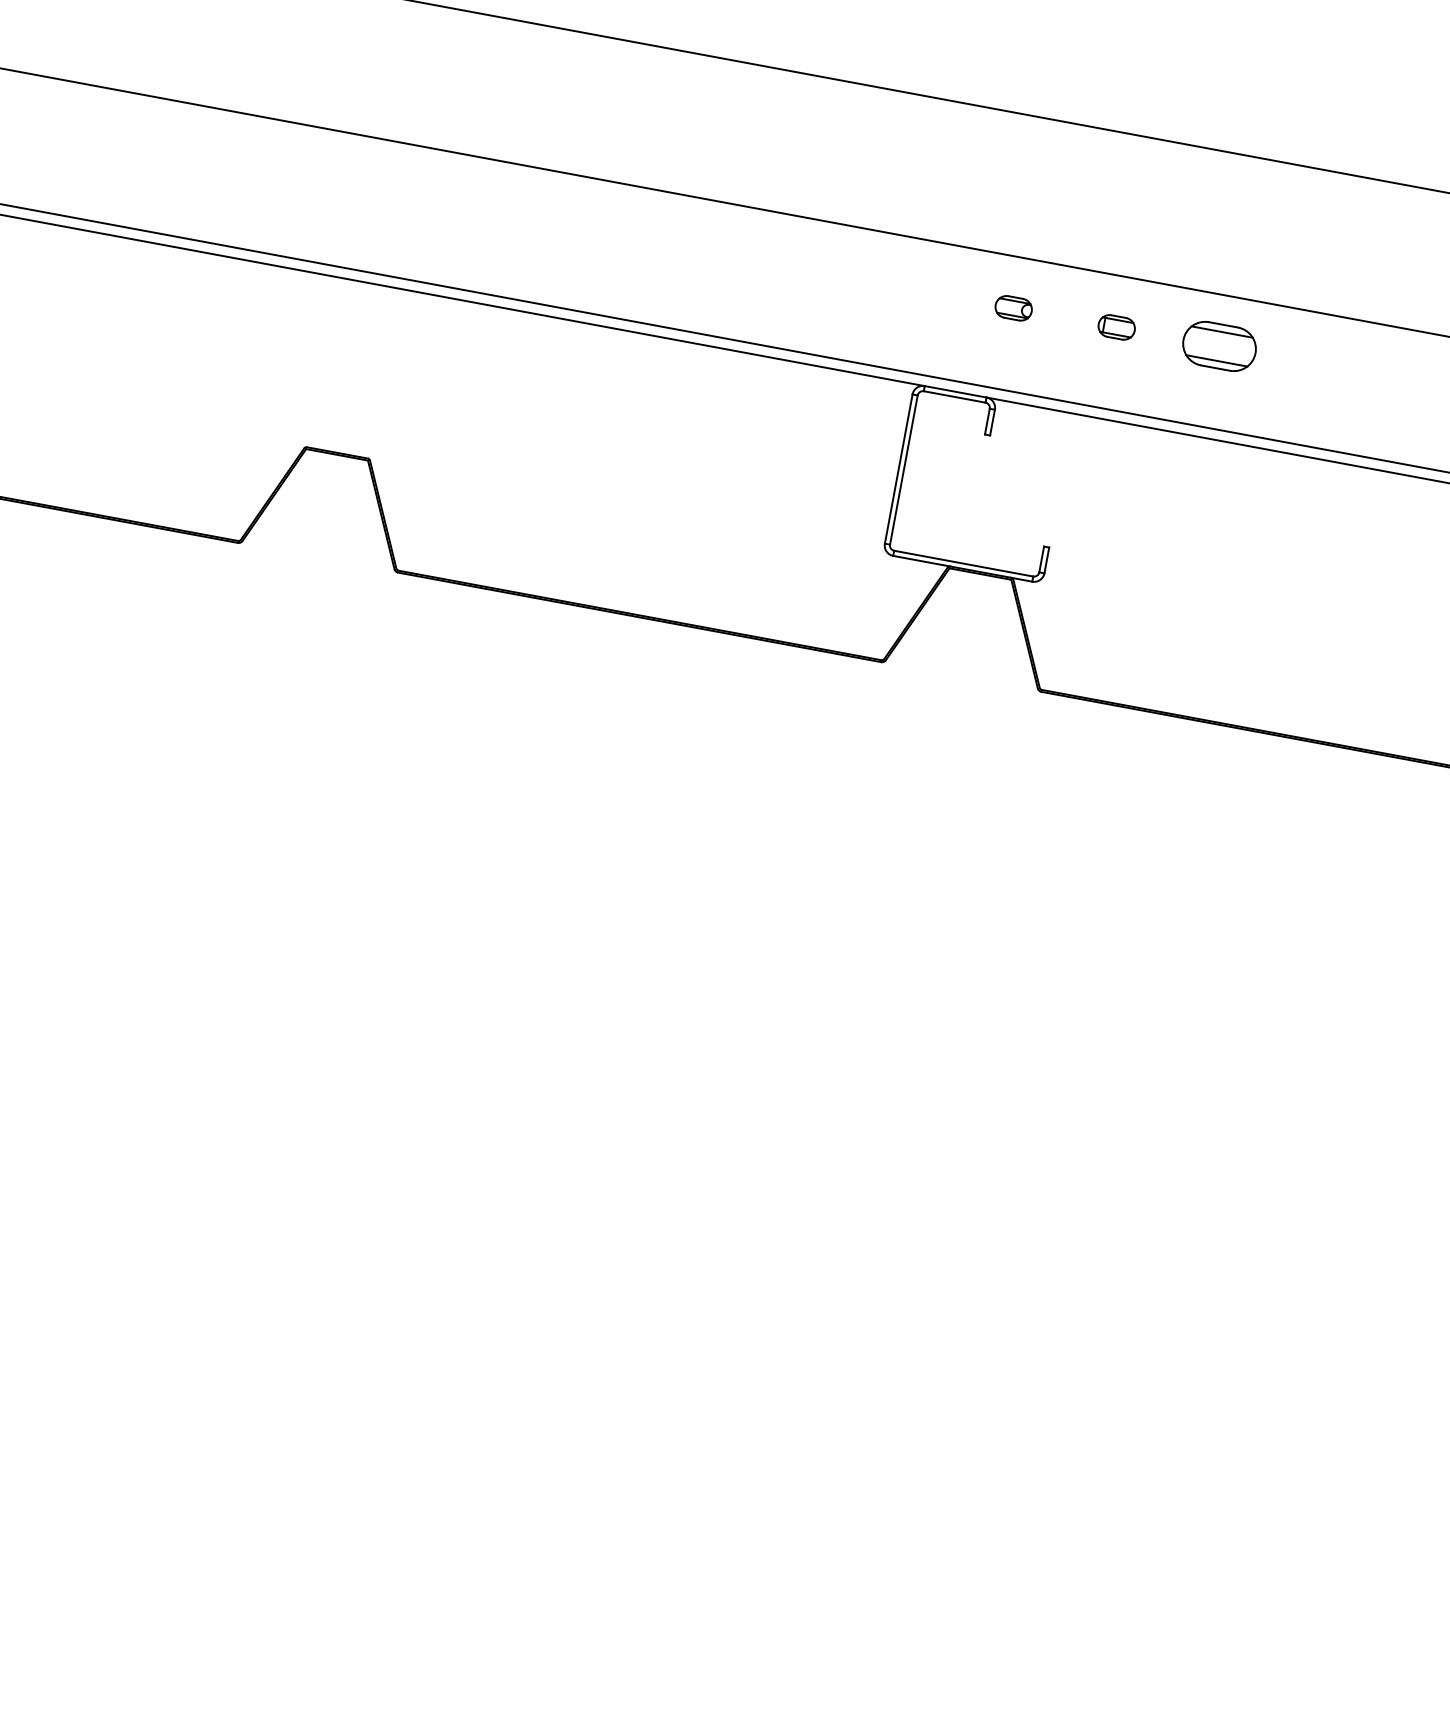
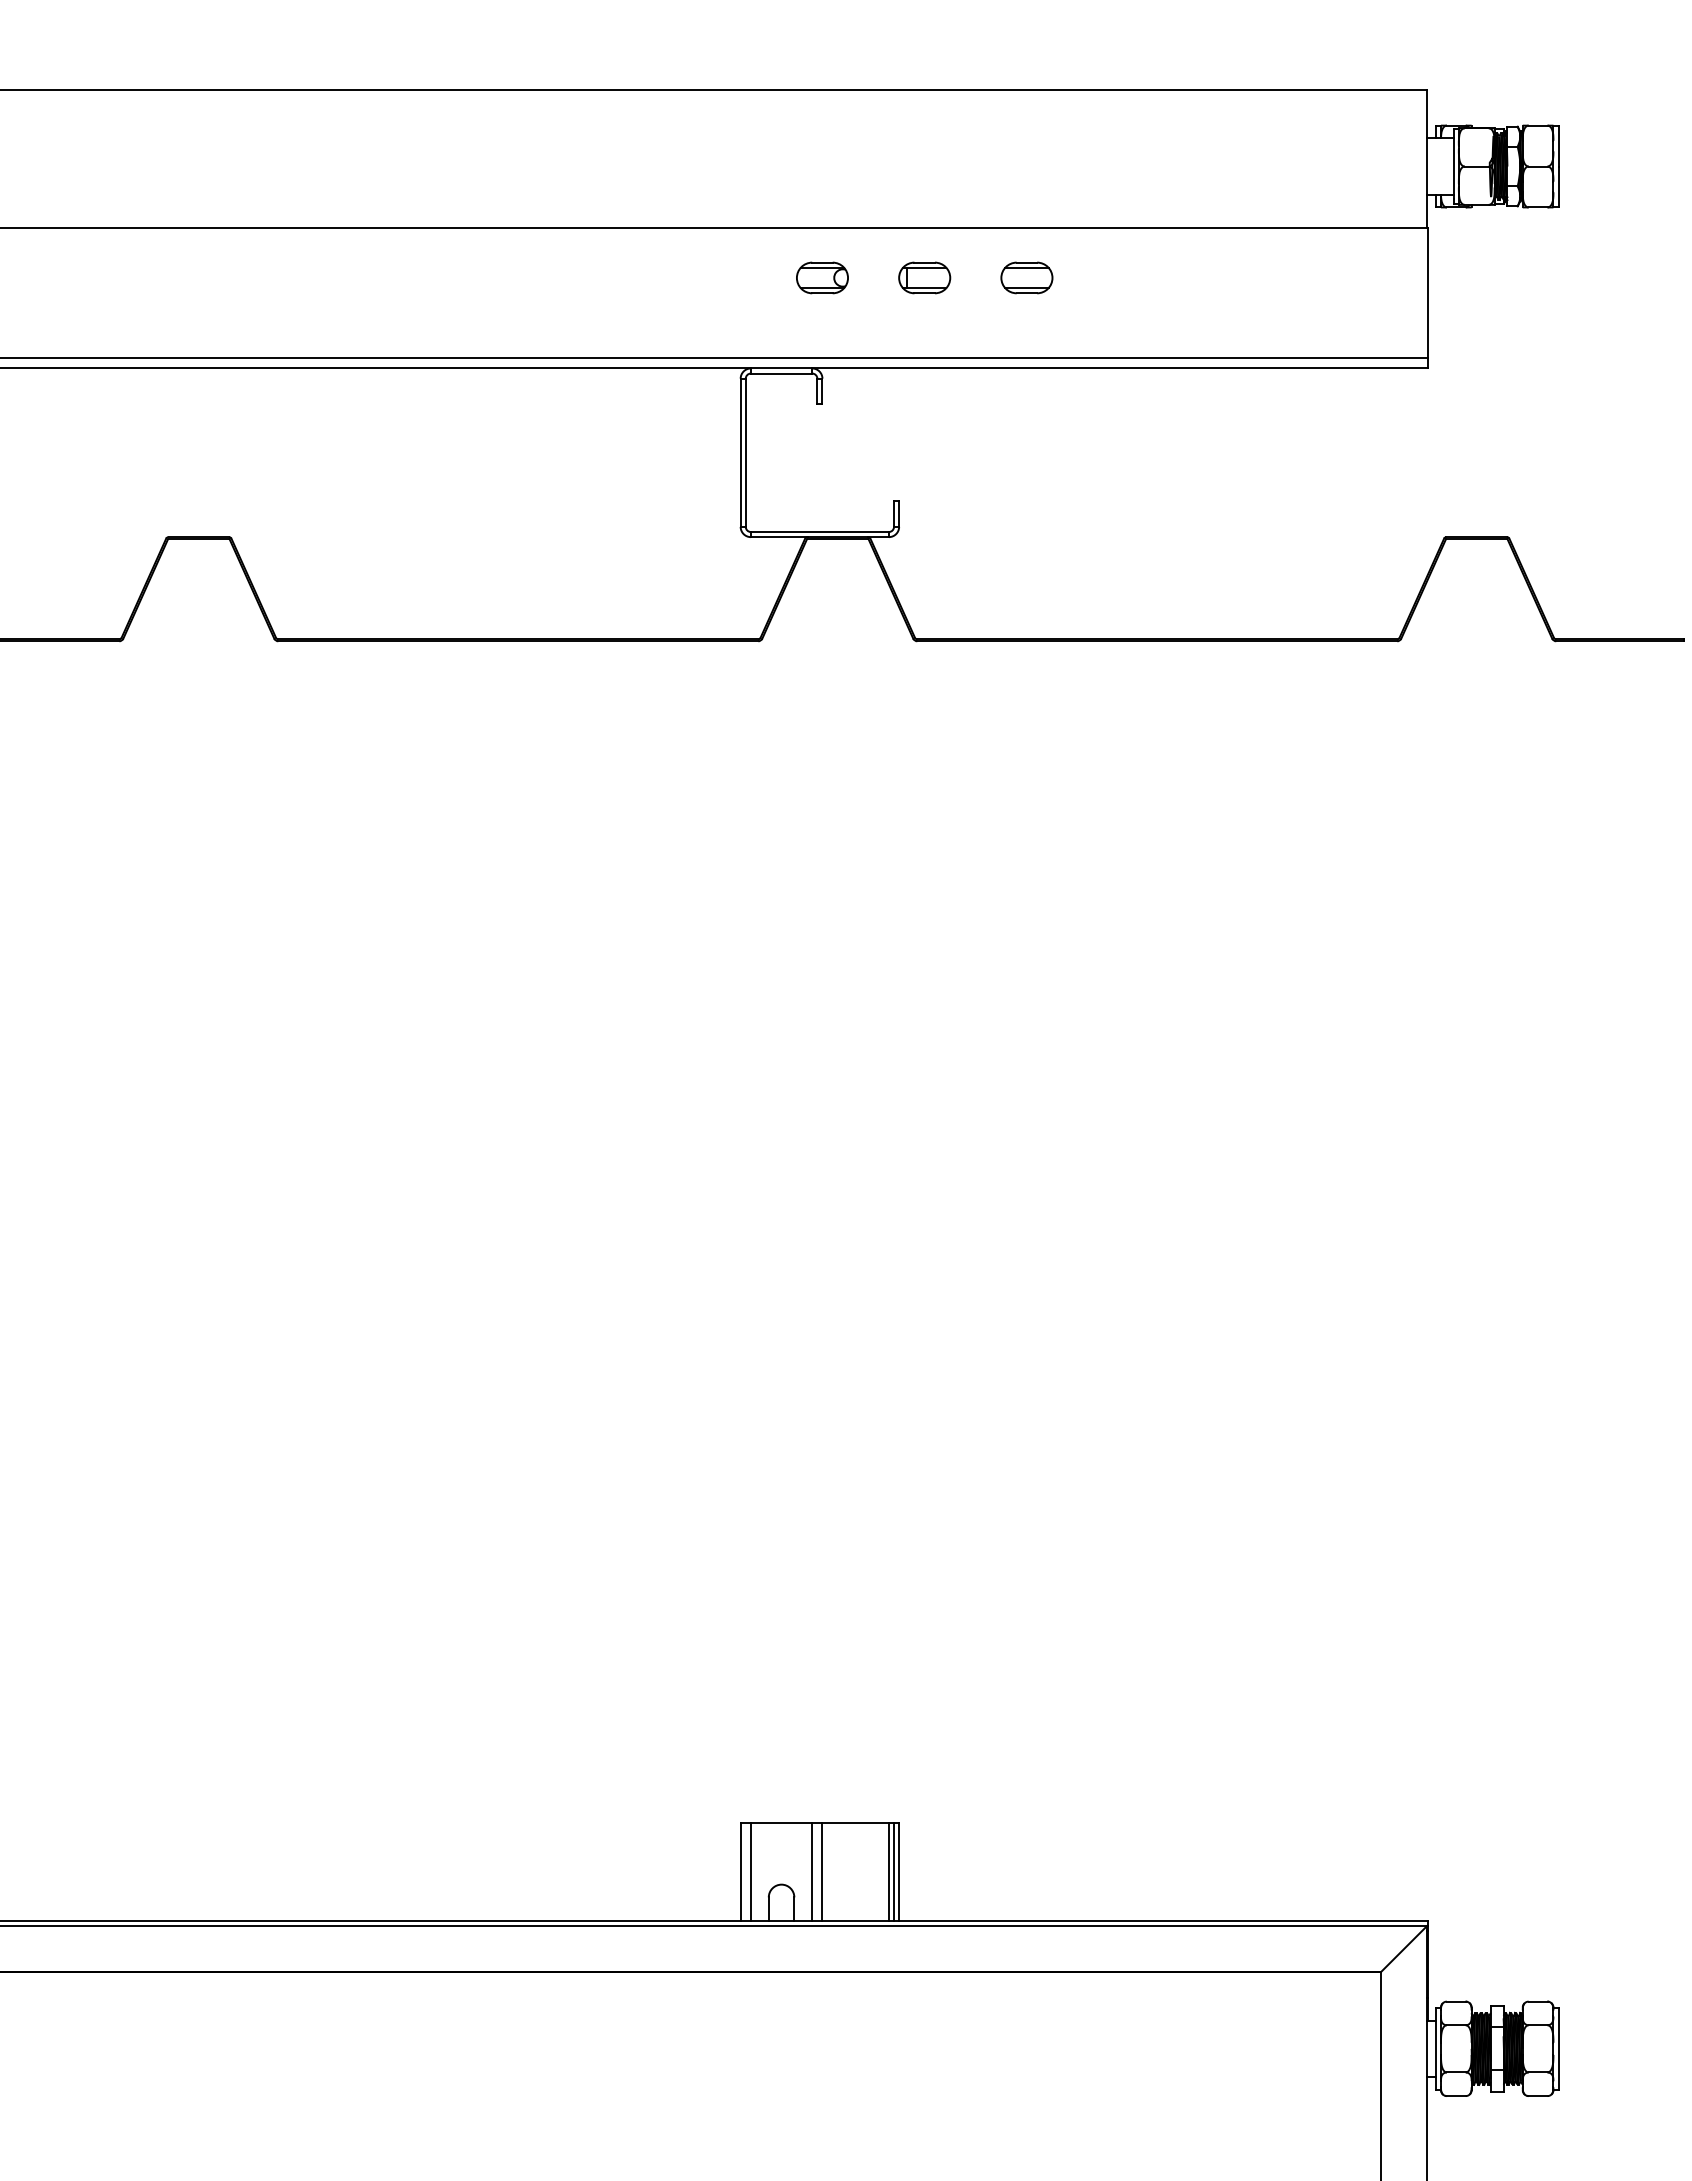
part: (1013, 307) -> (822, 277), size x1.43
part: (1116, 326) -> (924, 277), size x1.43
part: (1219, 345) -> (1026, 277), size x0.71

